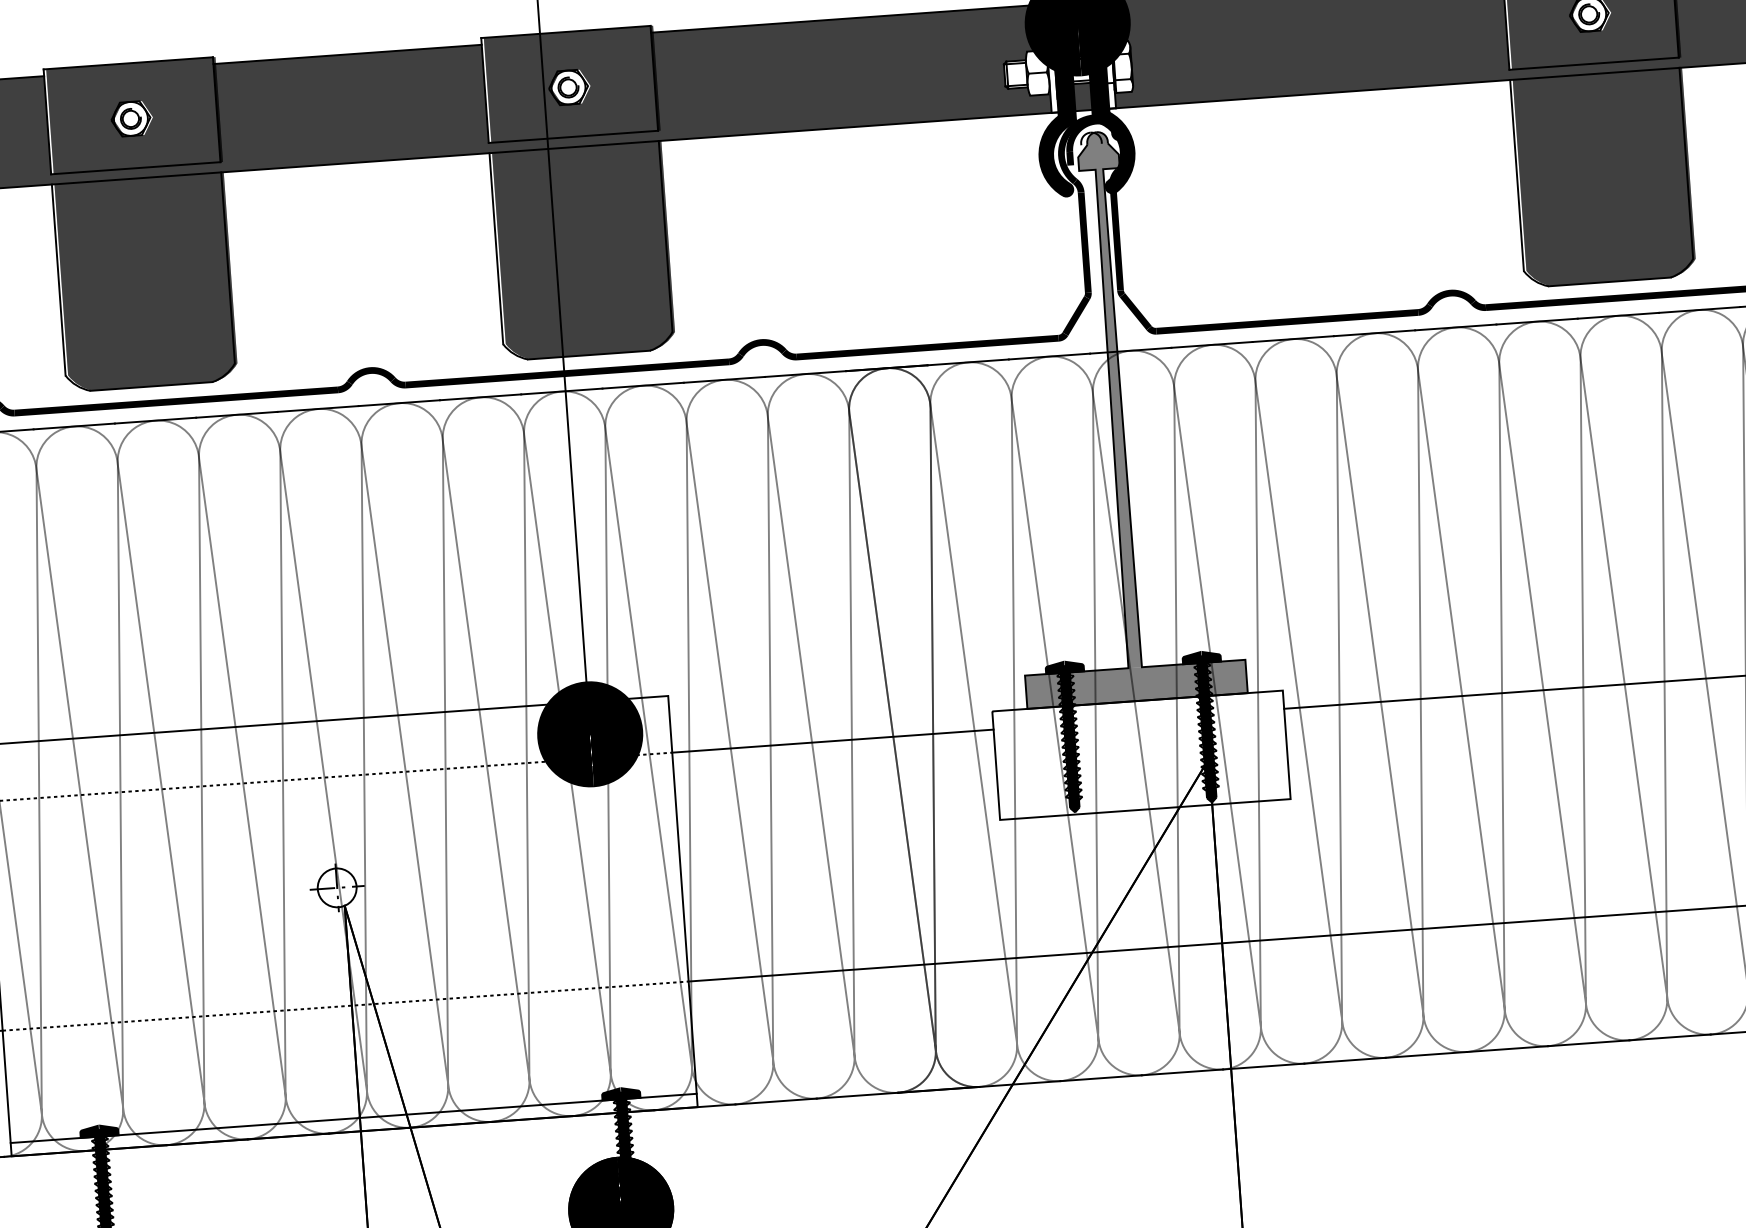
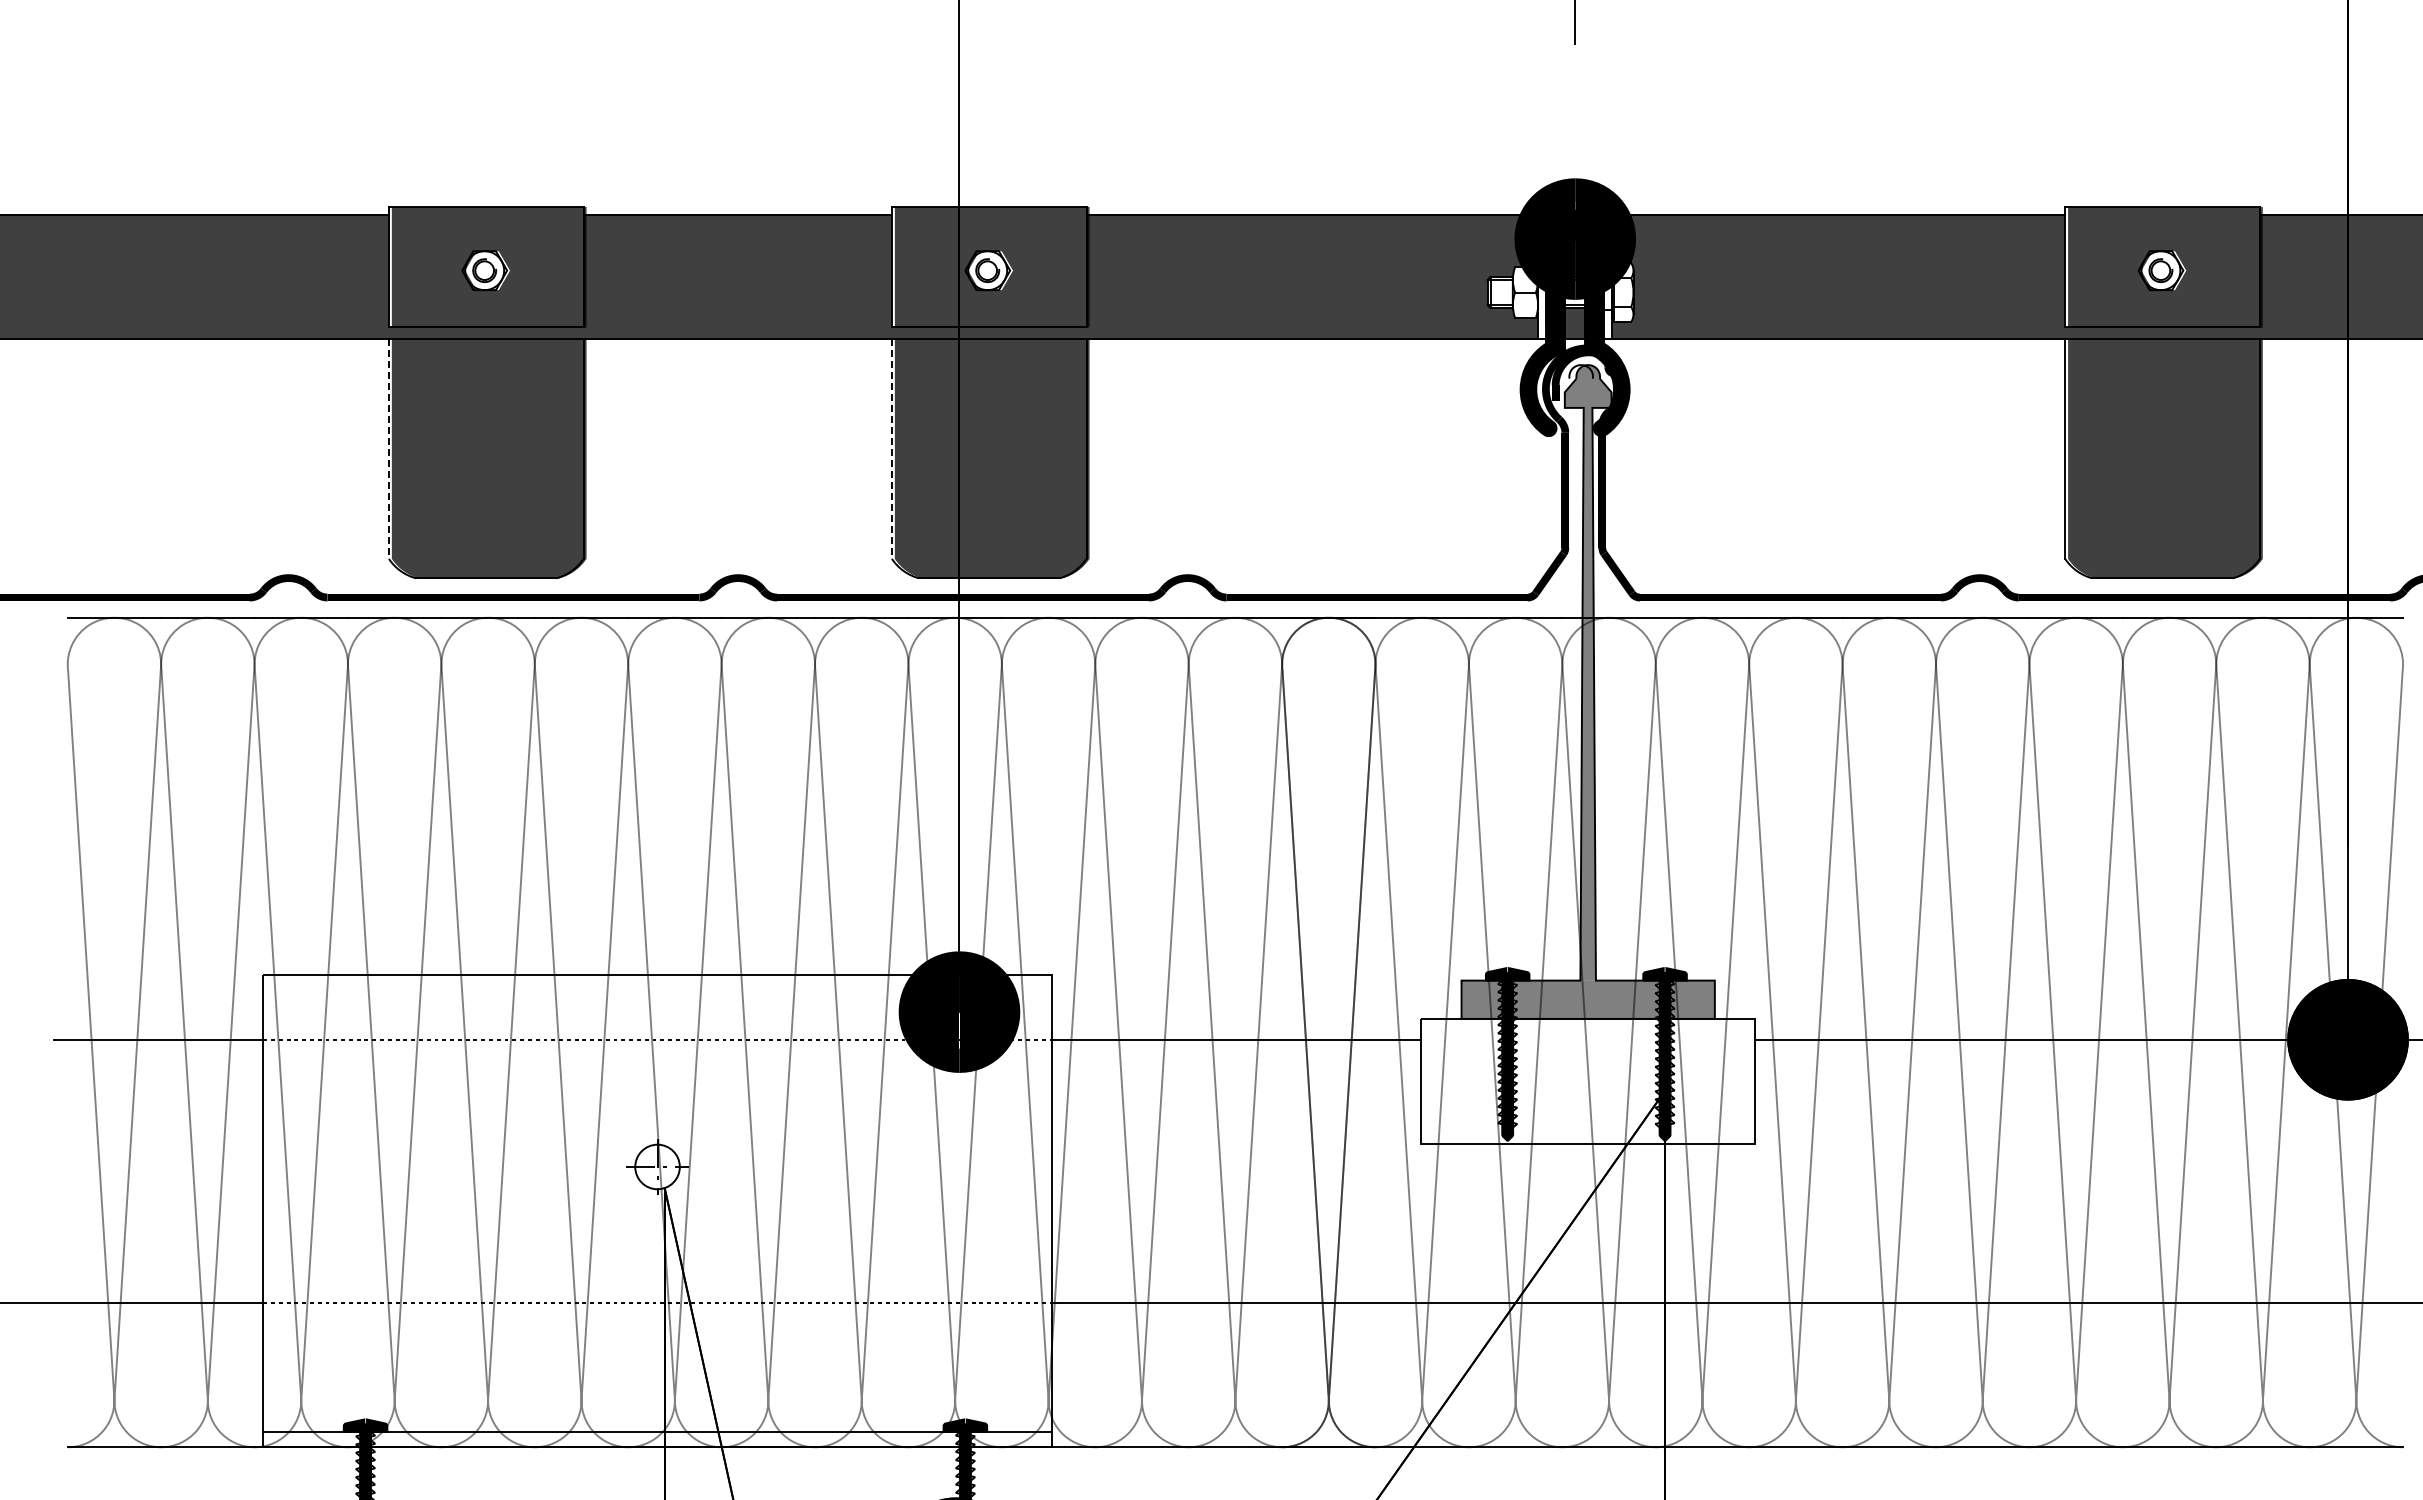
line: (495, 249) -> (891, 449), solid -> dashed
line: (58, 280) -> (388, 449), solid -> dashed

